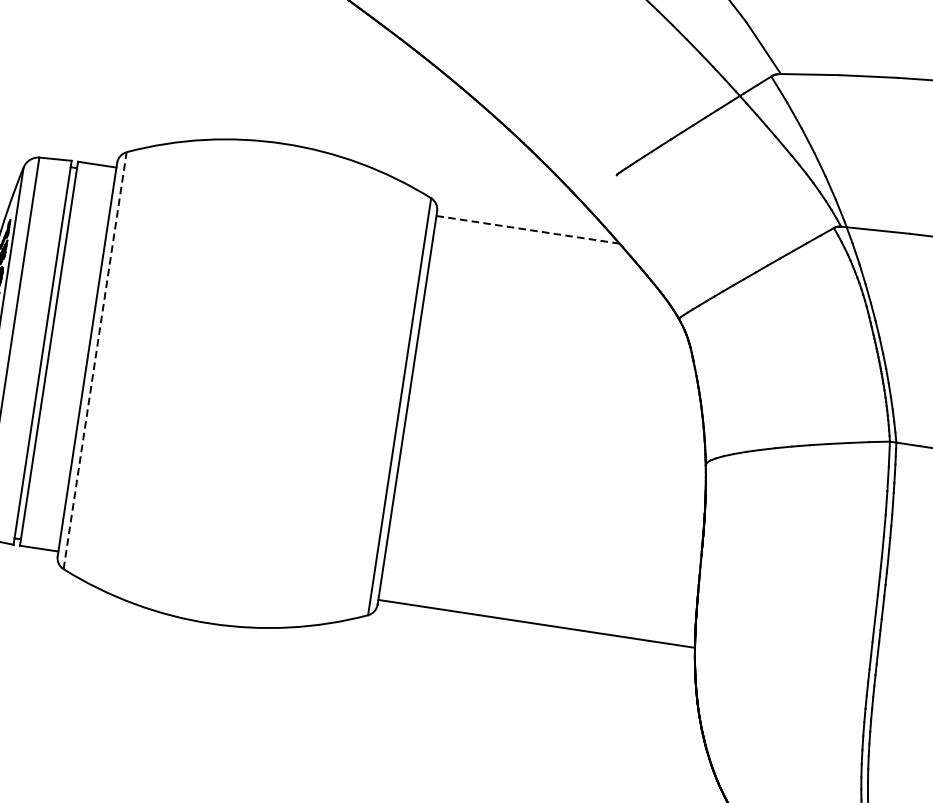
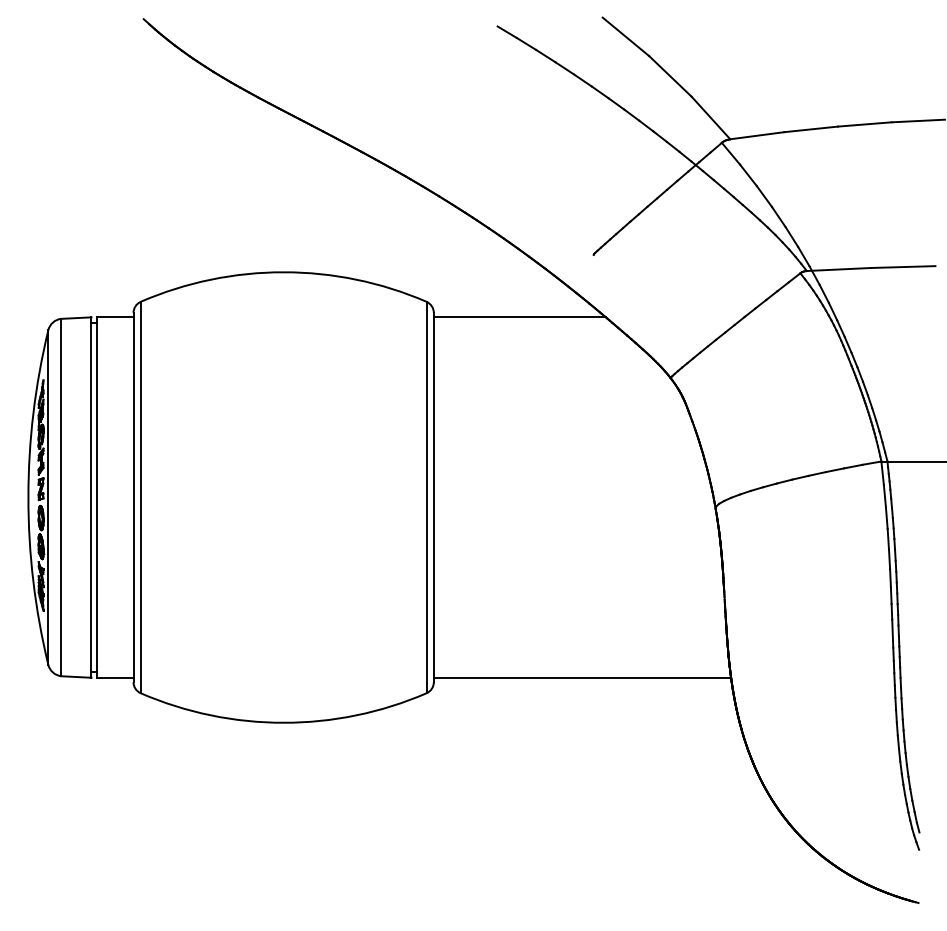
line: (527, 229) -> (519, 317), dashed -> solid
line: (94, 360) -> (140, 497), dashed -> solid

